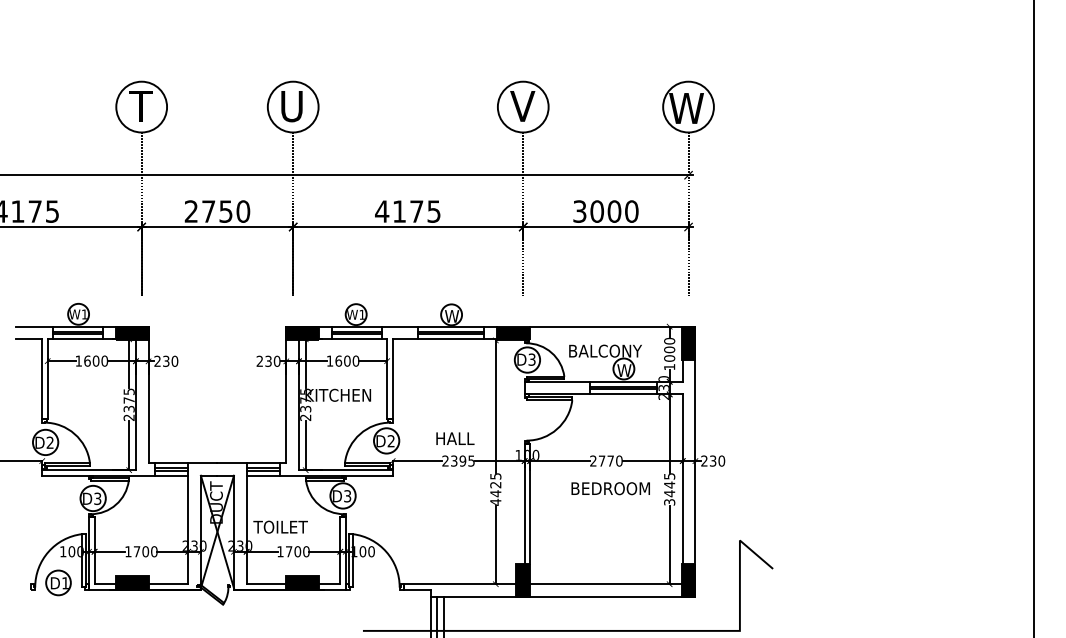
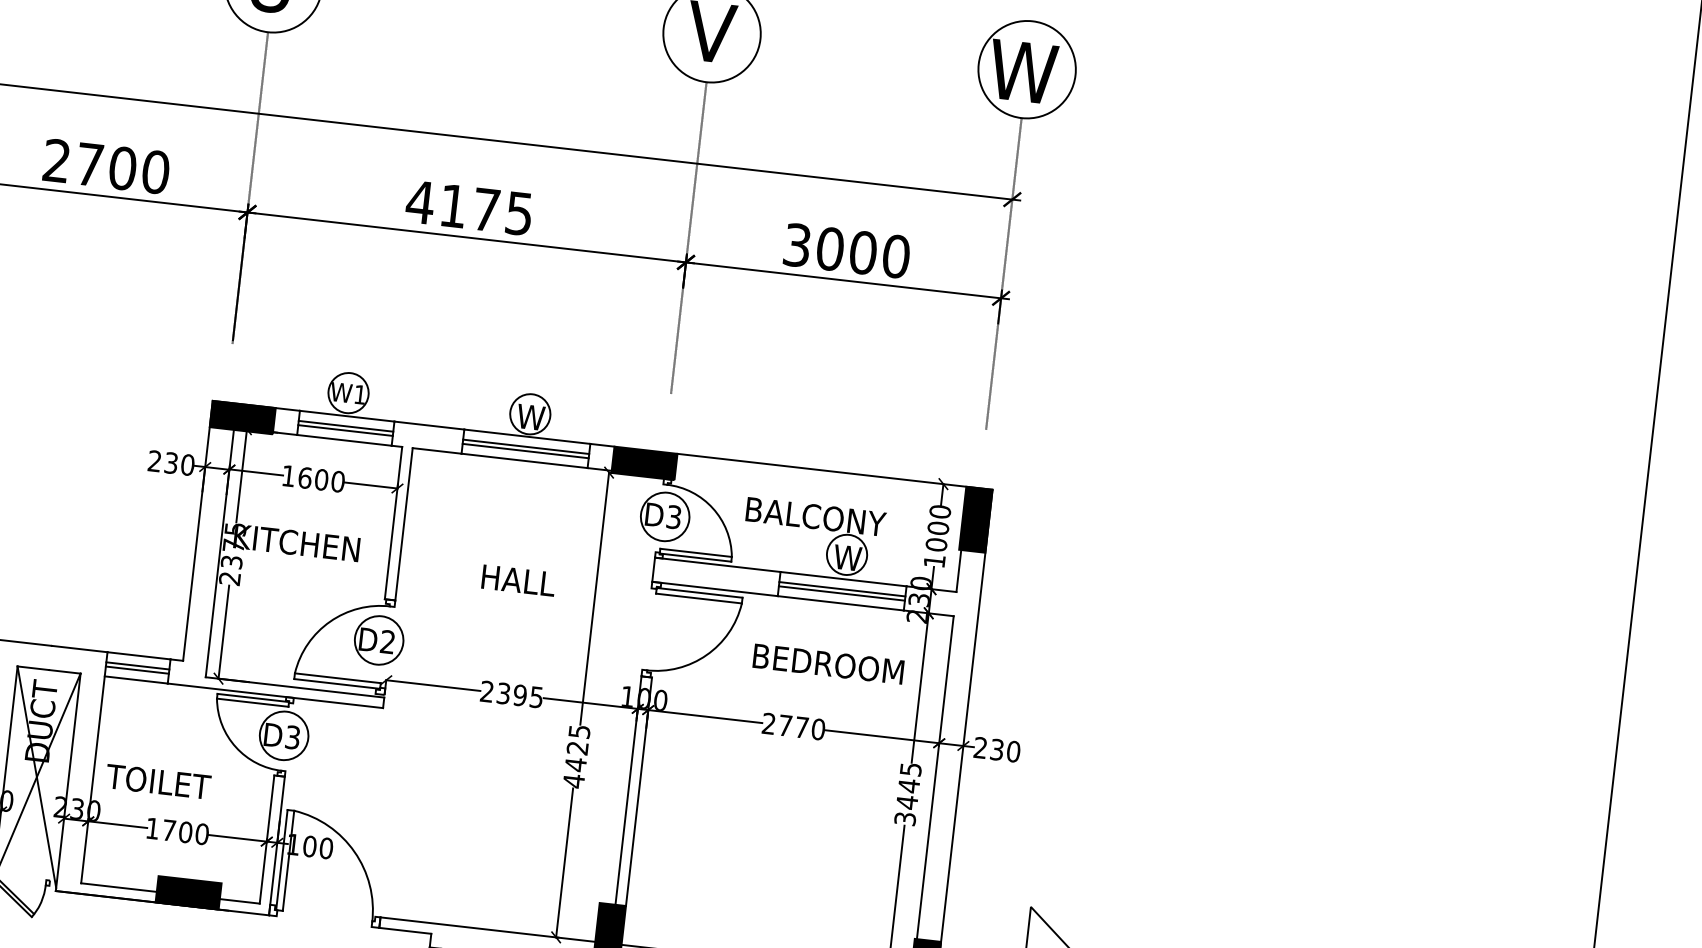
text: (225, 211) -> (121, 168), 2750 -> 2700
text: (455, 438) -> (518, 580), moved
text: (610, 488) -> (828, 663), moved

